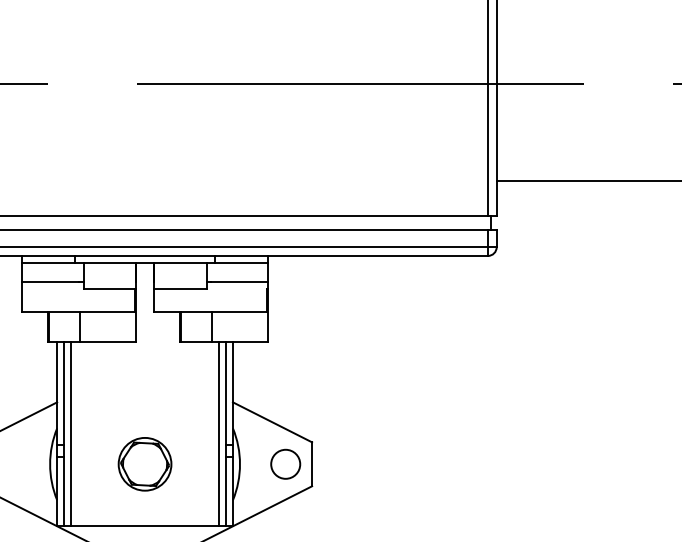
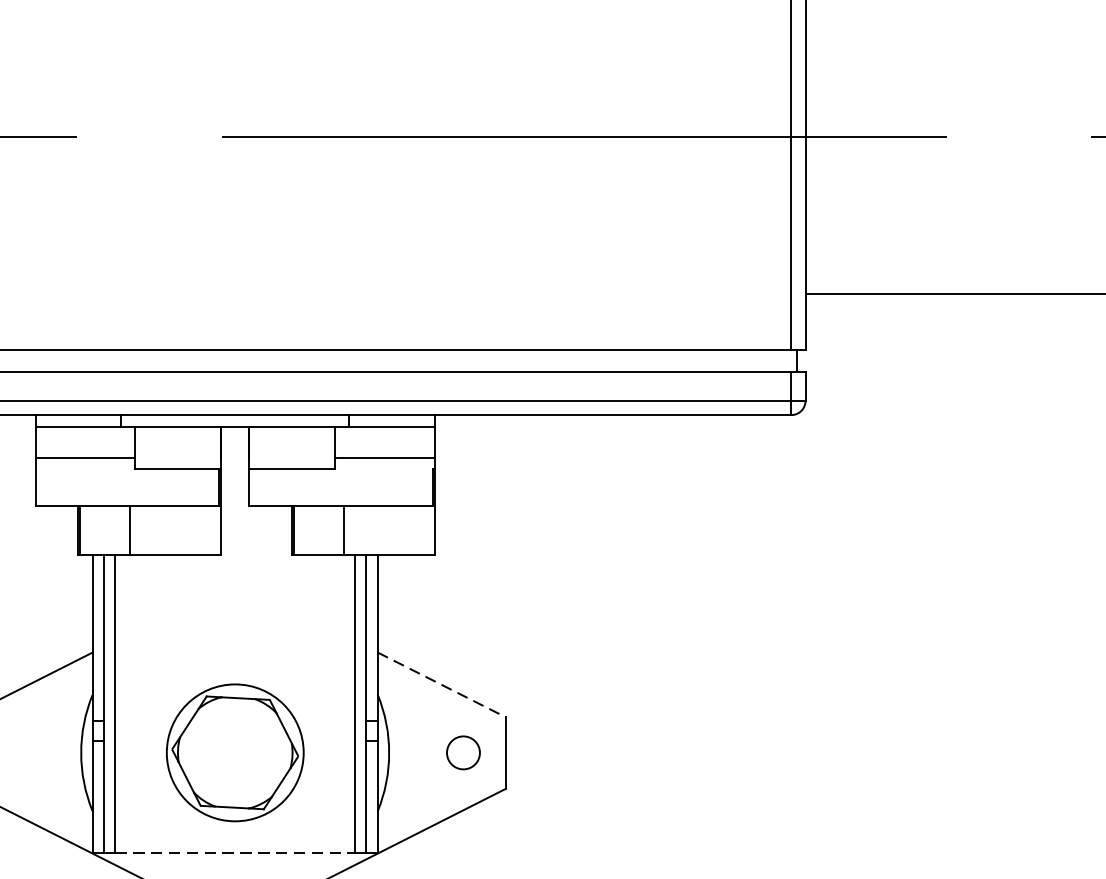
line: (272, 422) -> (441, 685), solid -> dashed
circle: (285, 463) -> (462, 751), size x0.7
part: (144, 464) -> (234, 753), size x1.6
line: (145, 525) -> (235, 852), solid -> dashed

